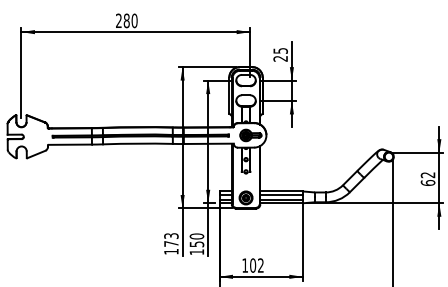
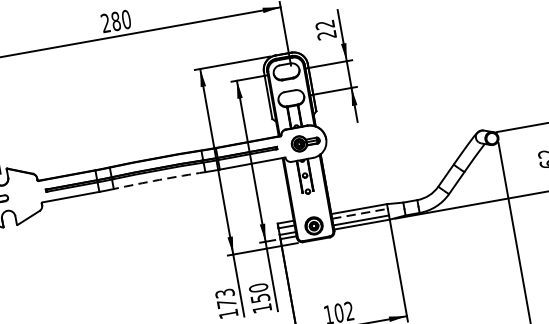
text: (280, 50) -> (324, 24), 25 -> 22
arc: (137, 143) -> (158, 179), solid -> dashed
line: (282, 195) -> (361, 214), solid -> dashed

